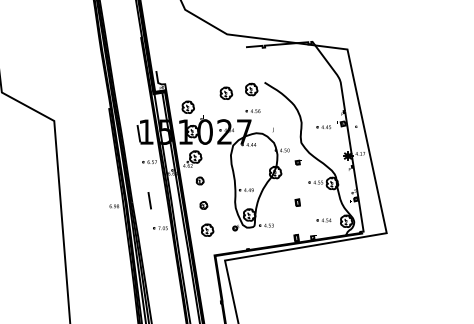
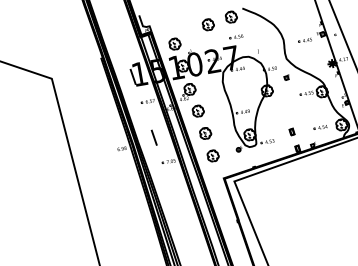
part: (199, 180) -> (197, 110), size x1.67
part: (297, 202) -> (291, 131), moved
part: (203, 205) -> (205, 133), size x1.67

